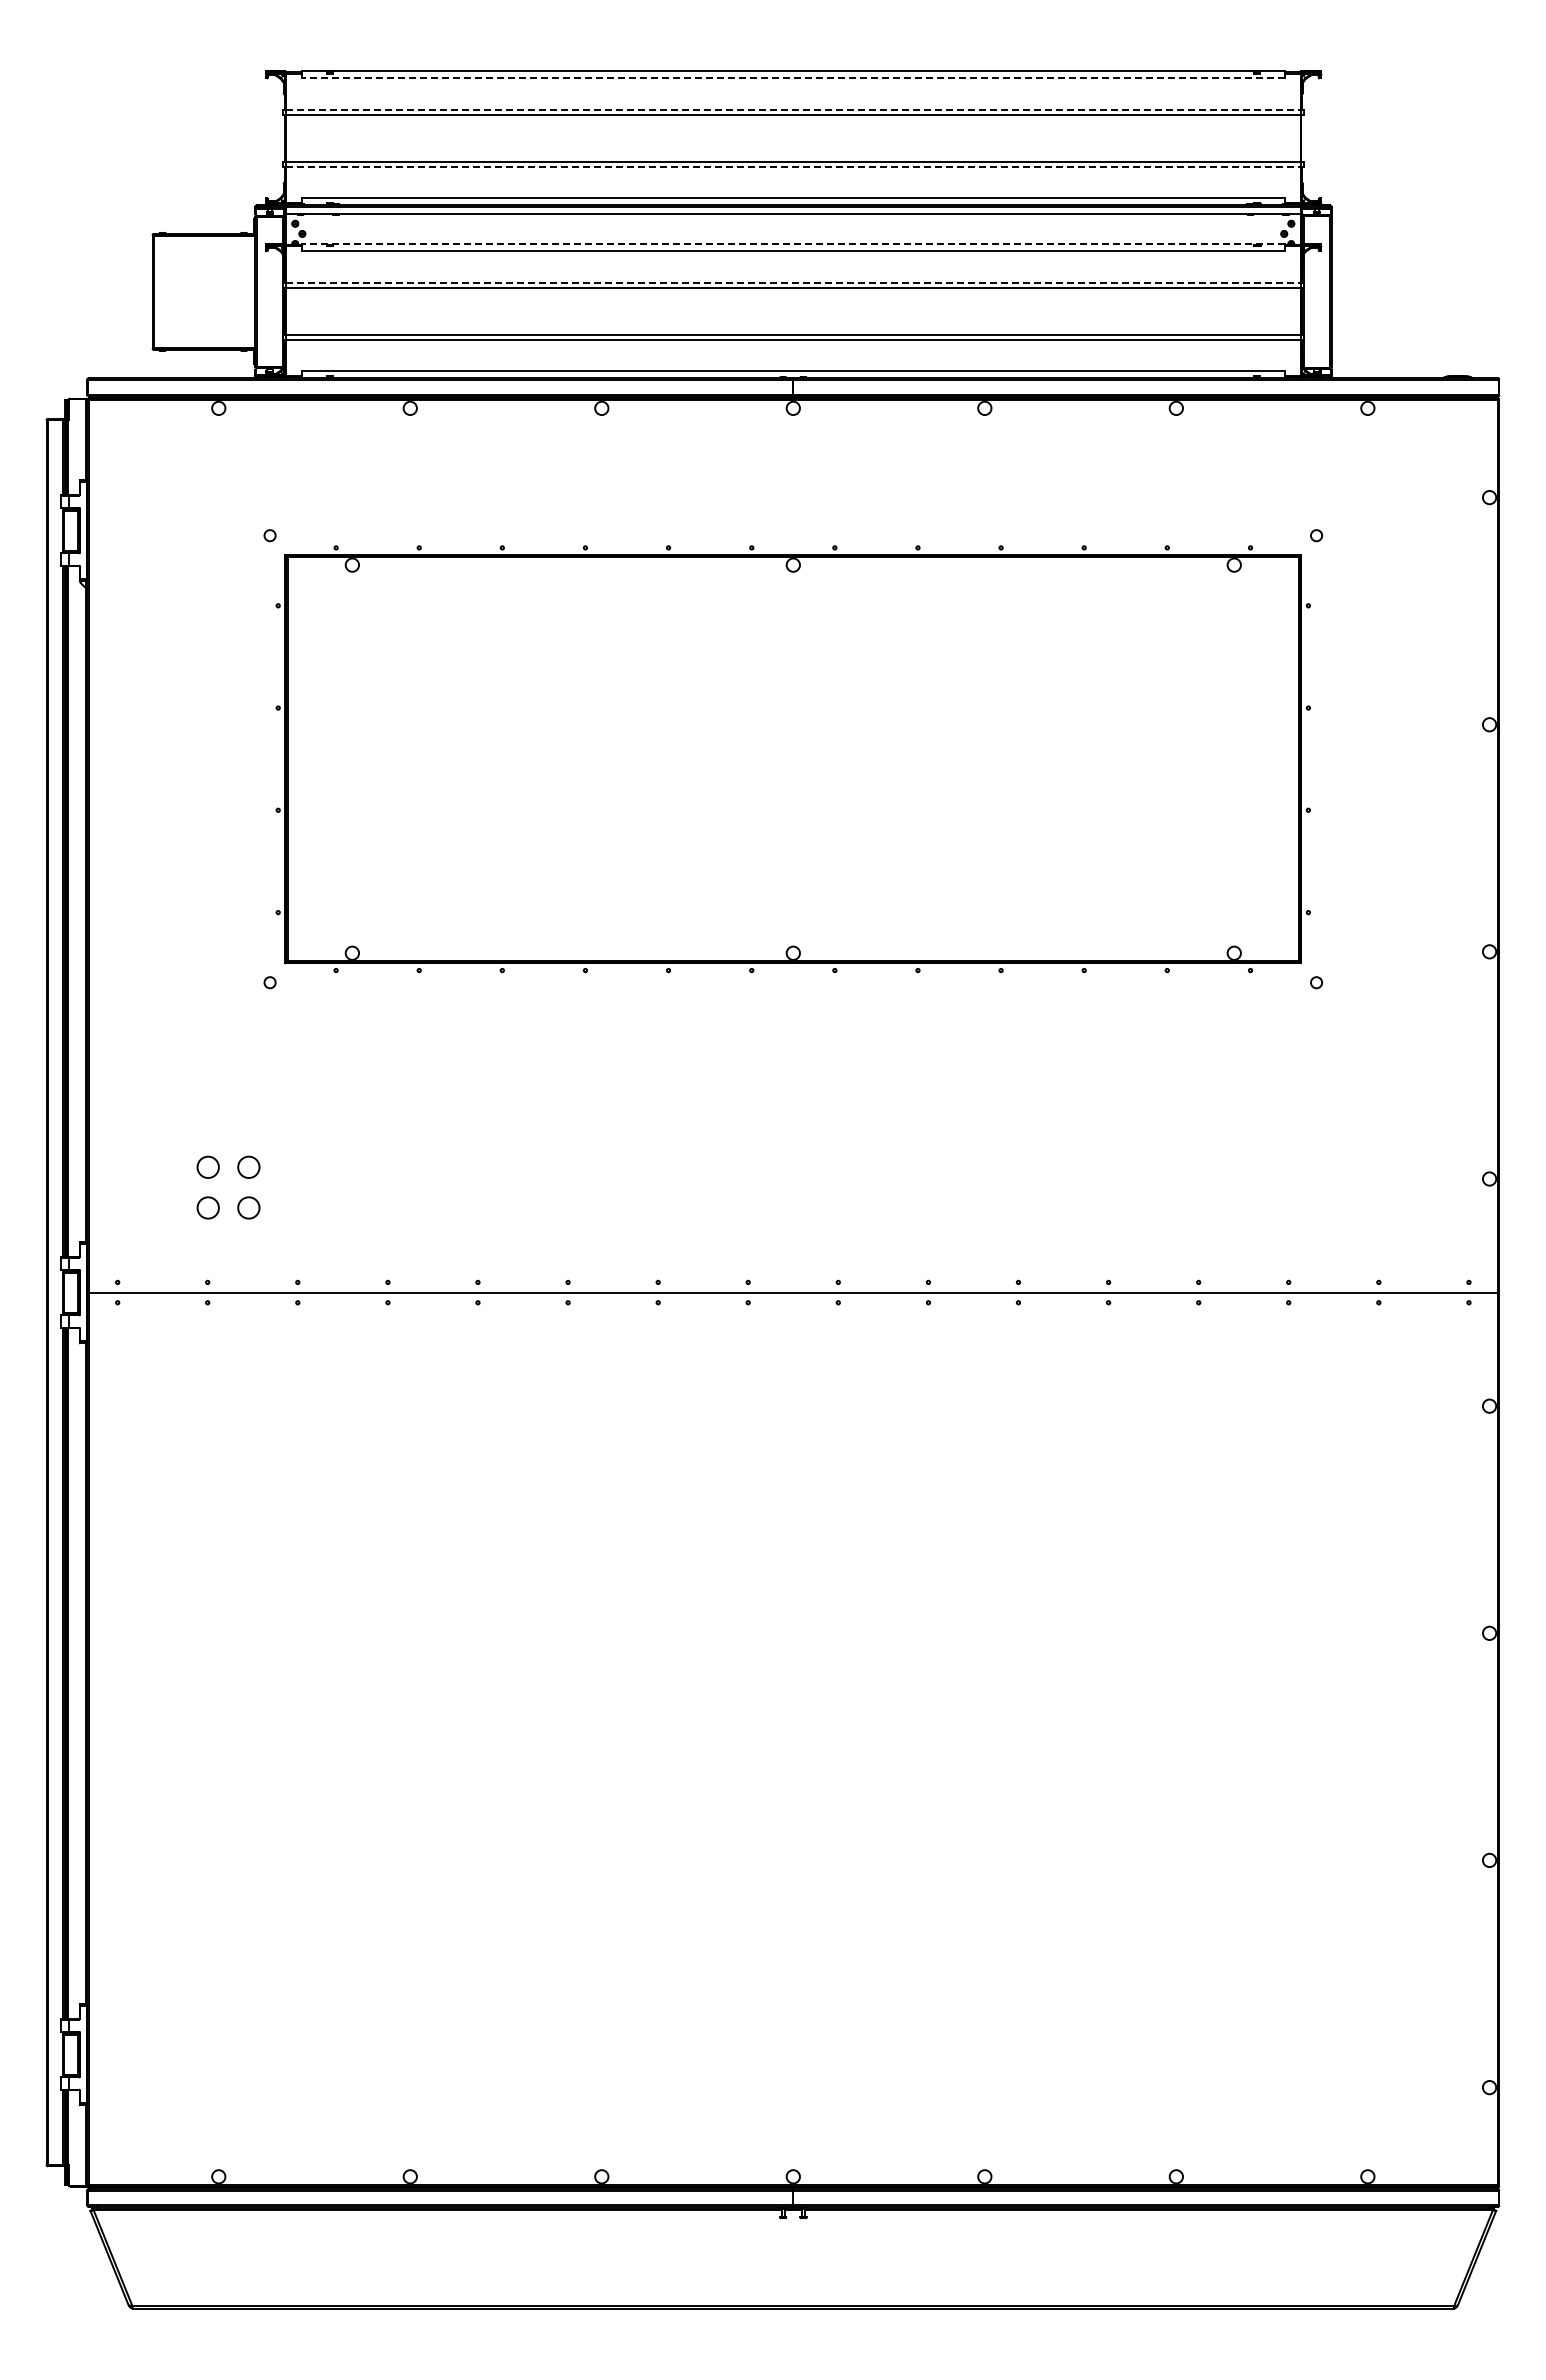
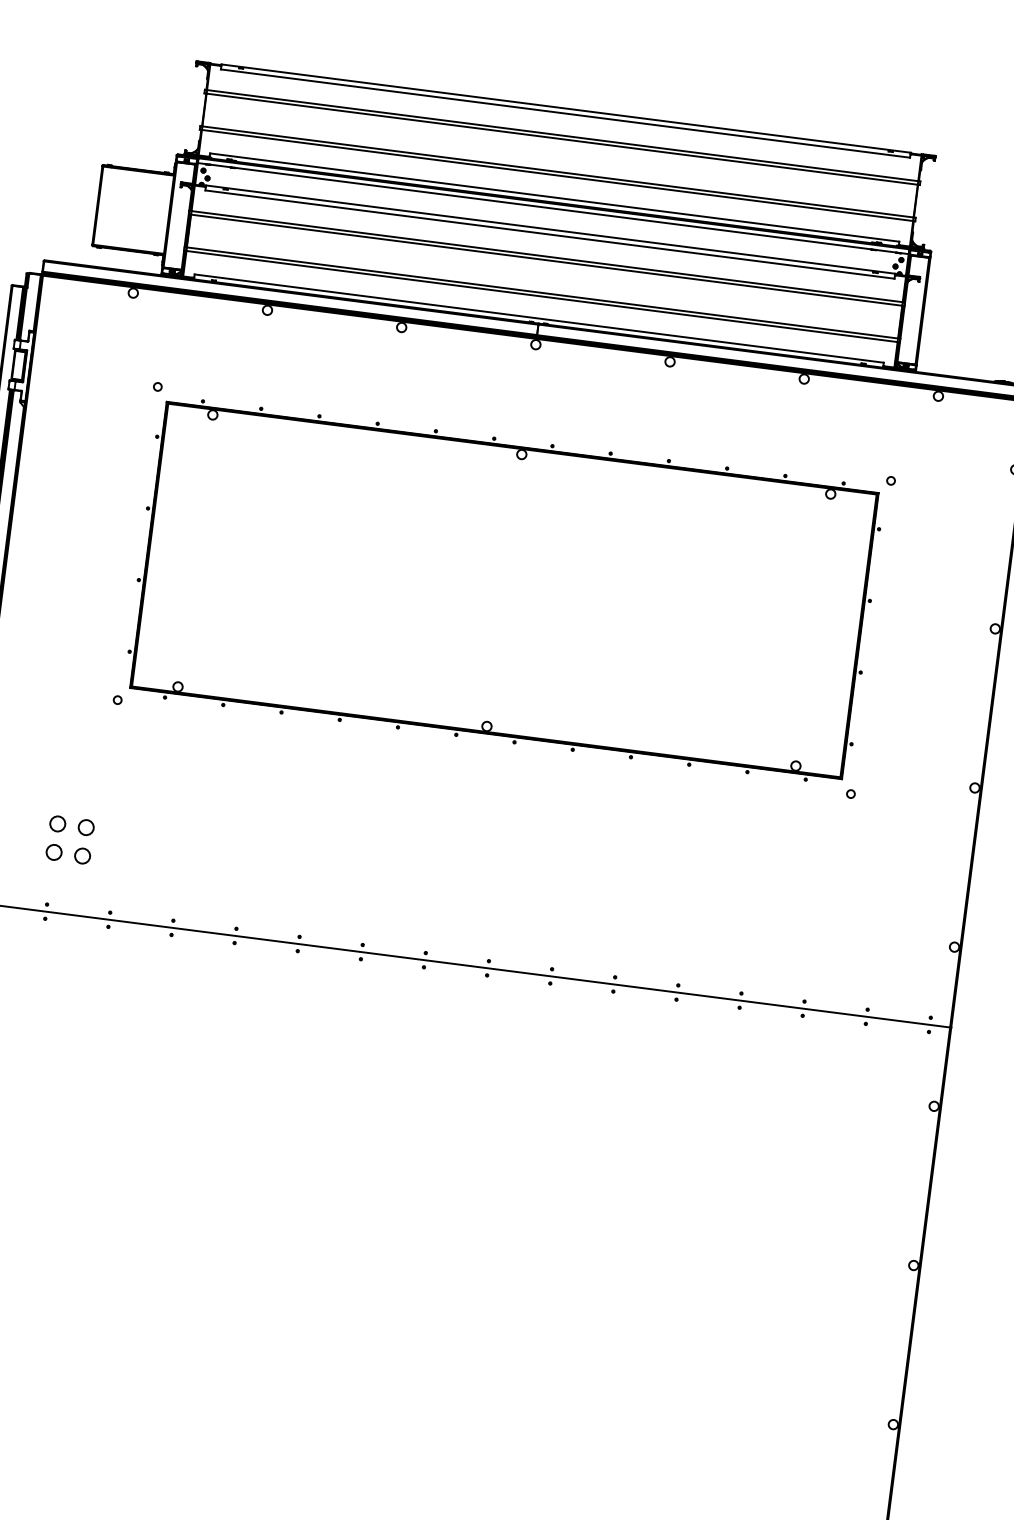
line: (793, 78) -> (565, 113), dashed -> solid
line: (793, 110) -> (562, 136), dashed -> solid
line: (793, 166) -> (557, 175), dashed -> solid
line: (793, 244) -> (550, 229), dashed -> solid
line: (793, 282) -> (547, 256), dashed -> solid

